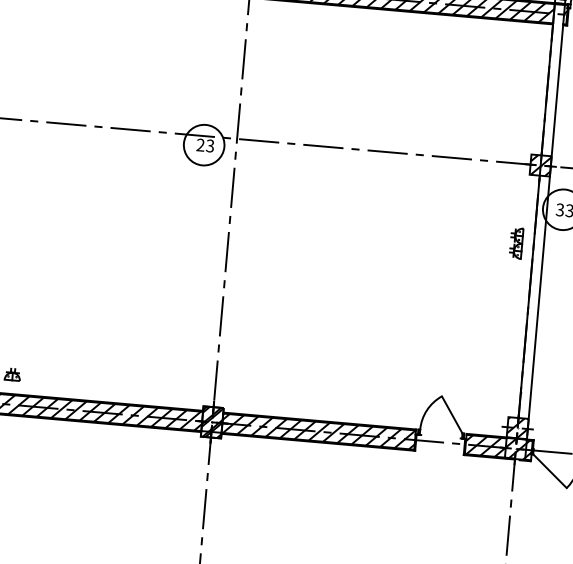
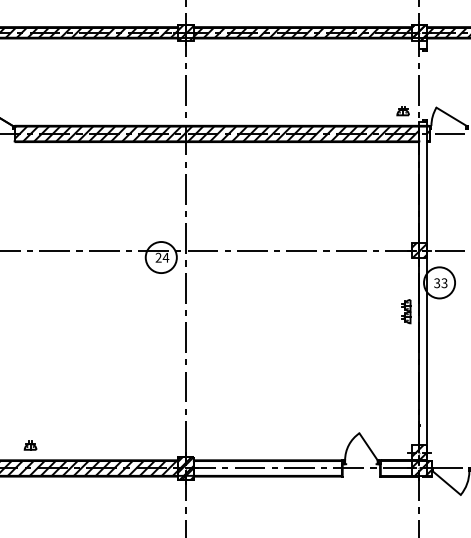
text: (209, 145) -> (165, 257), 23 -> 24
hatch: (318, 431) -> (267, 468), removed
hatch: (484, 446) -> (395, 468), removed

